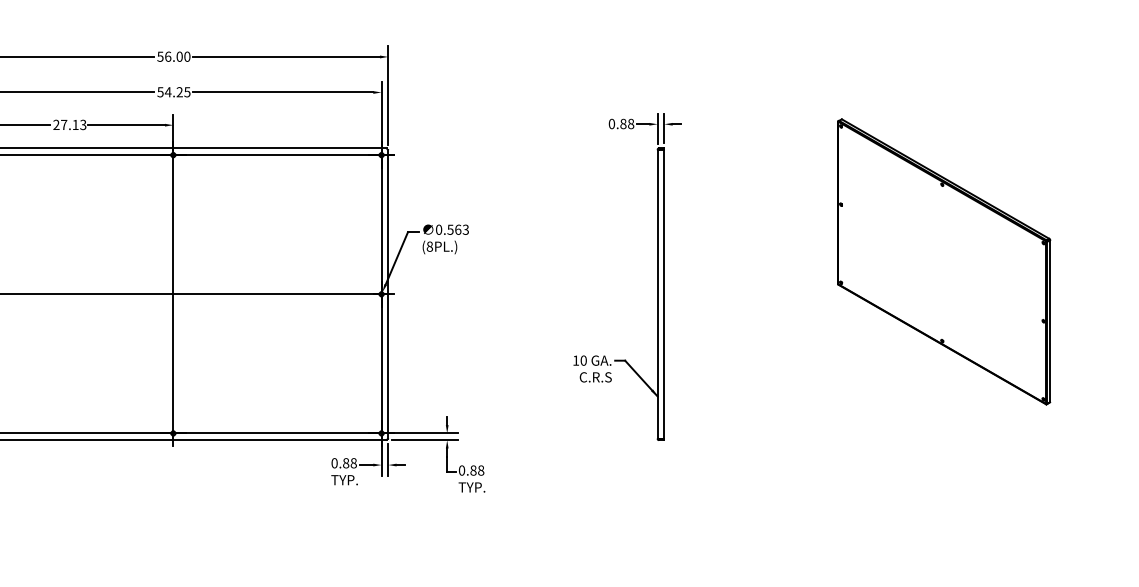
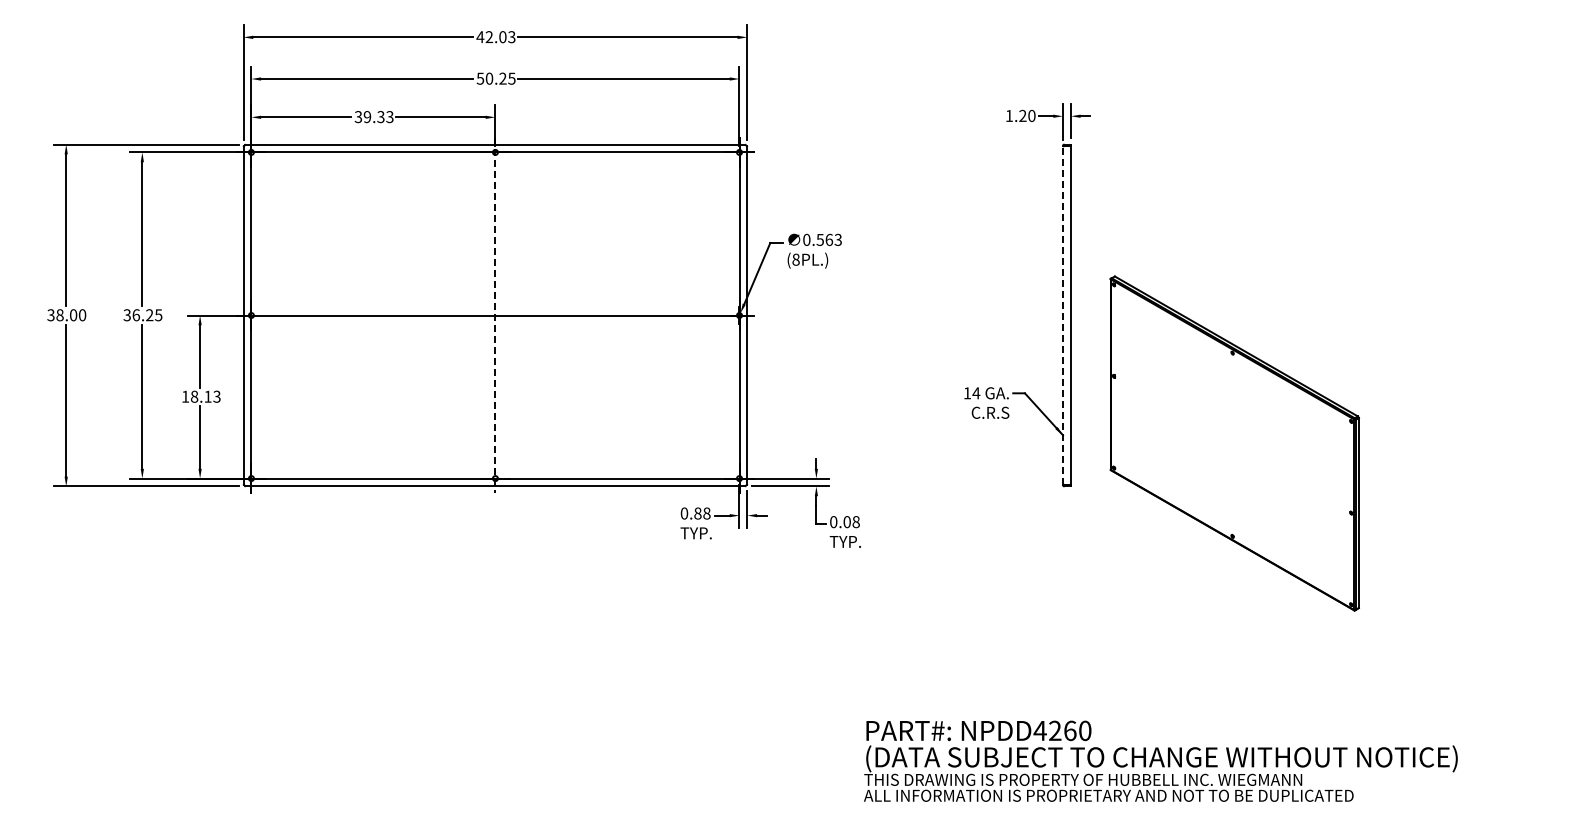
text: (173, 57) -> (495, 37), 56.00 -> 42.03
text: (168, 92) -> (489, 78), 54.25 -> 50.25
text: (621, 123) -> (1020, 115), 0.88 -> 1.20
text: (65, 125) -> (369, 117), 27.13 -> 39.33
part: (943, 261) -> (1234, 443), moved
line: (173, 294) -> (495, 315), solid -> dashed
line: (658, 294) -> (1063, 315), solid -> dashed
text: (583, 360) -> (976, 393), 10 -> 14
text: (472, 470) -> (846, 521), 0.88 -> 0.08

